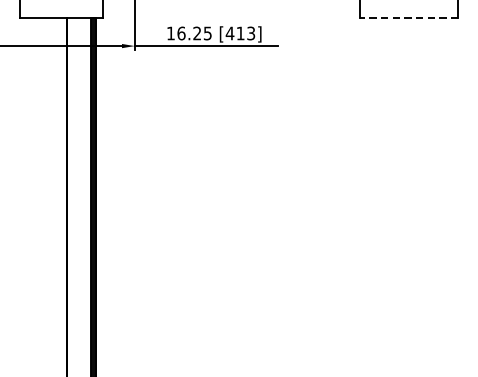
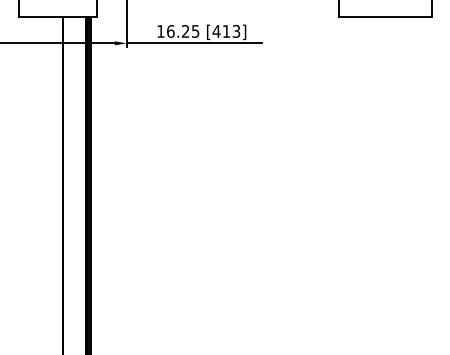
line: (408, 18) -> (384, 17), dashed -> solid

